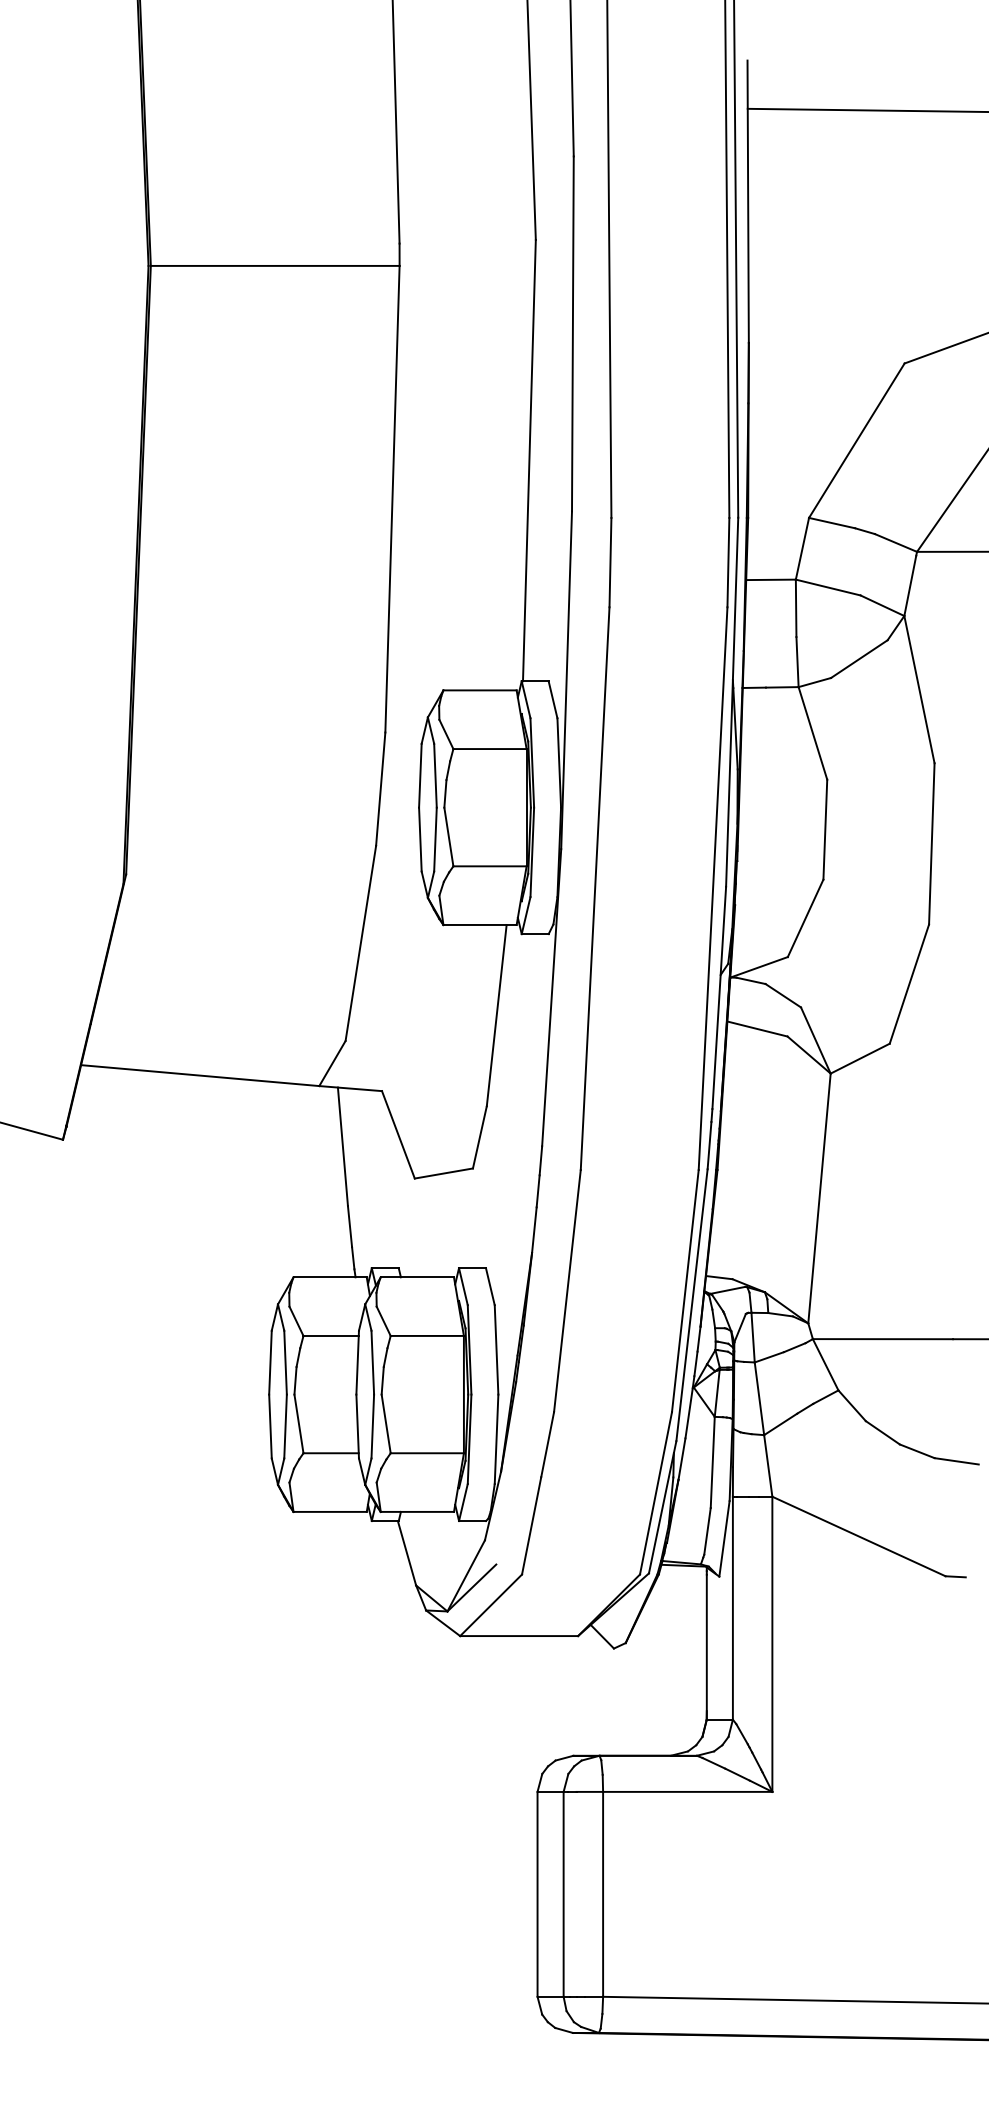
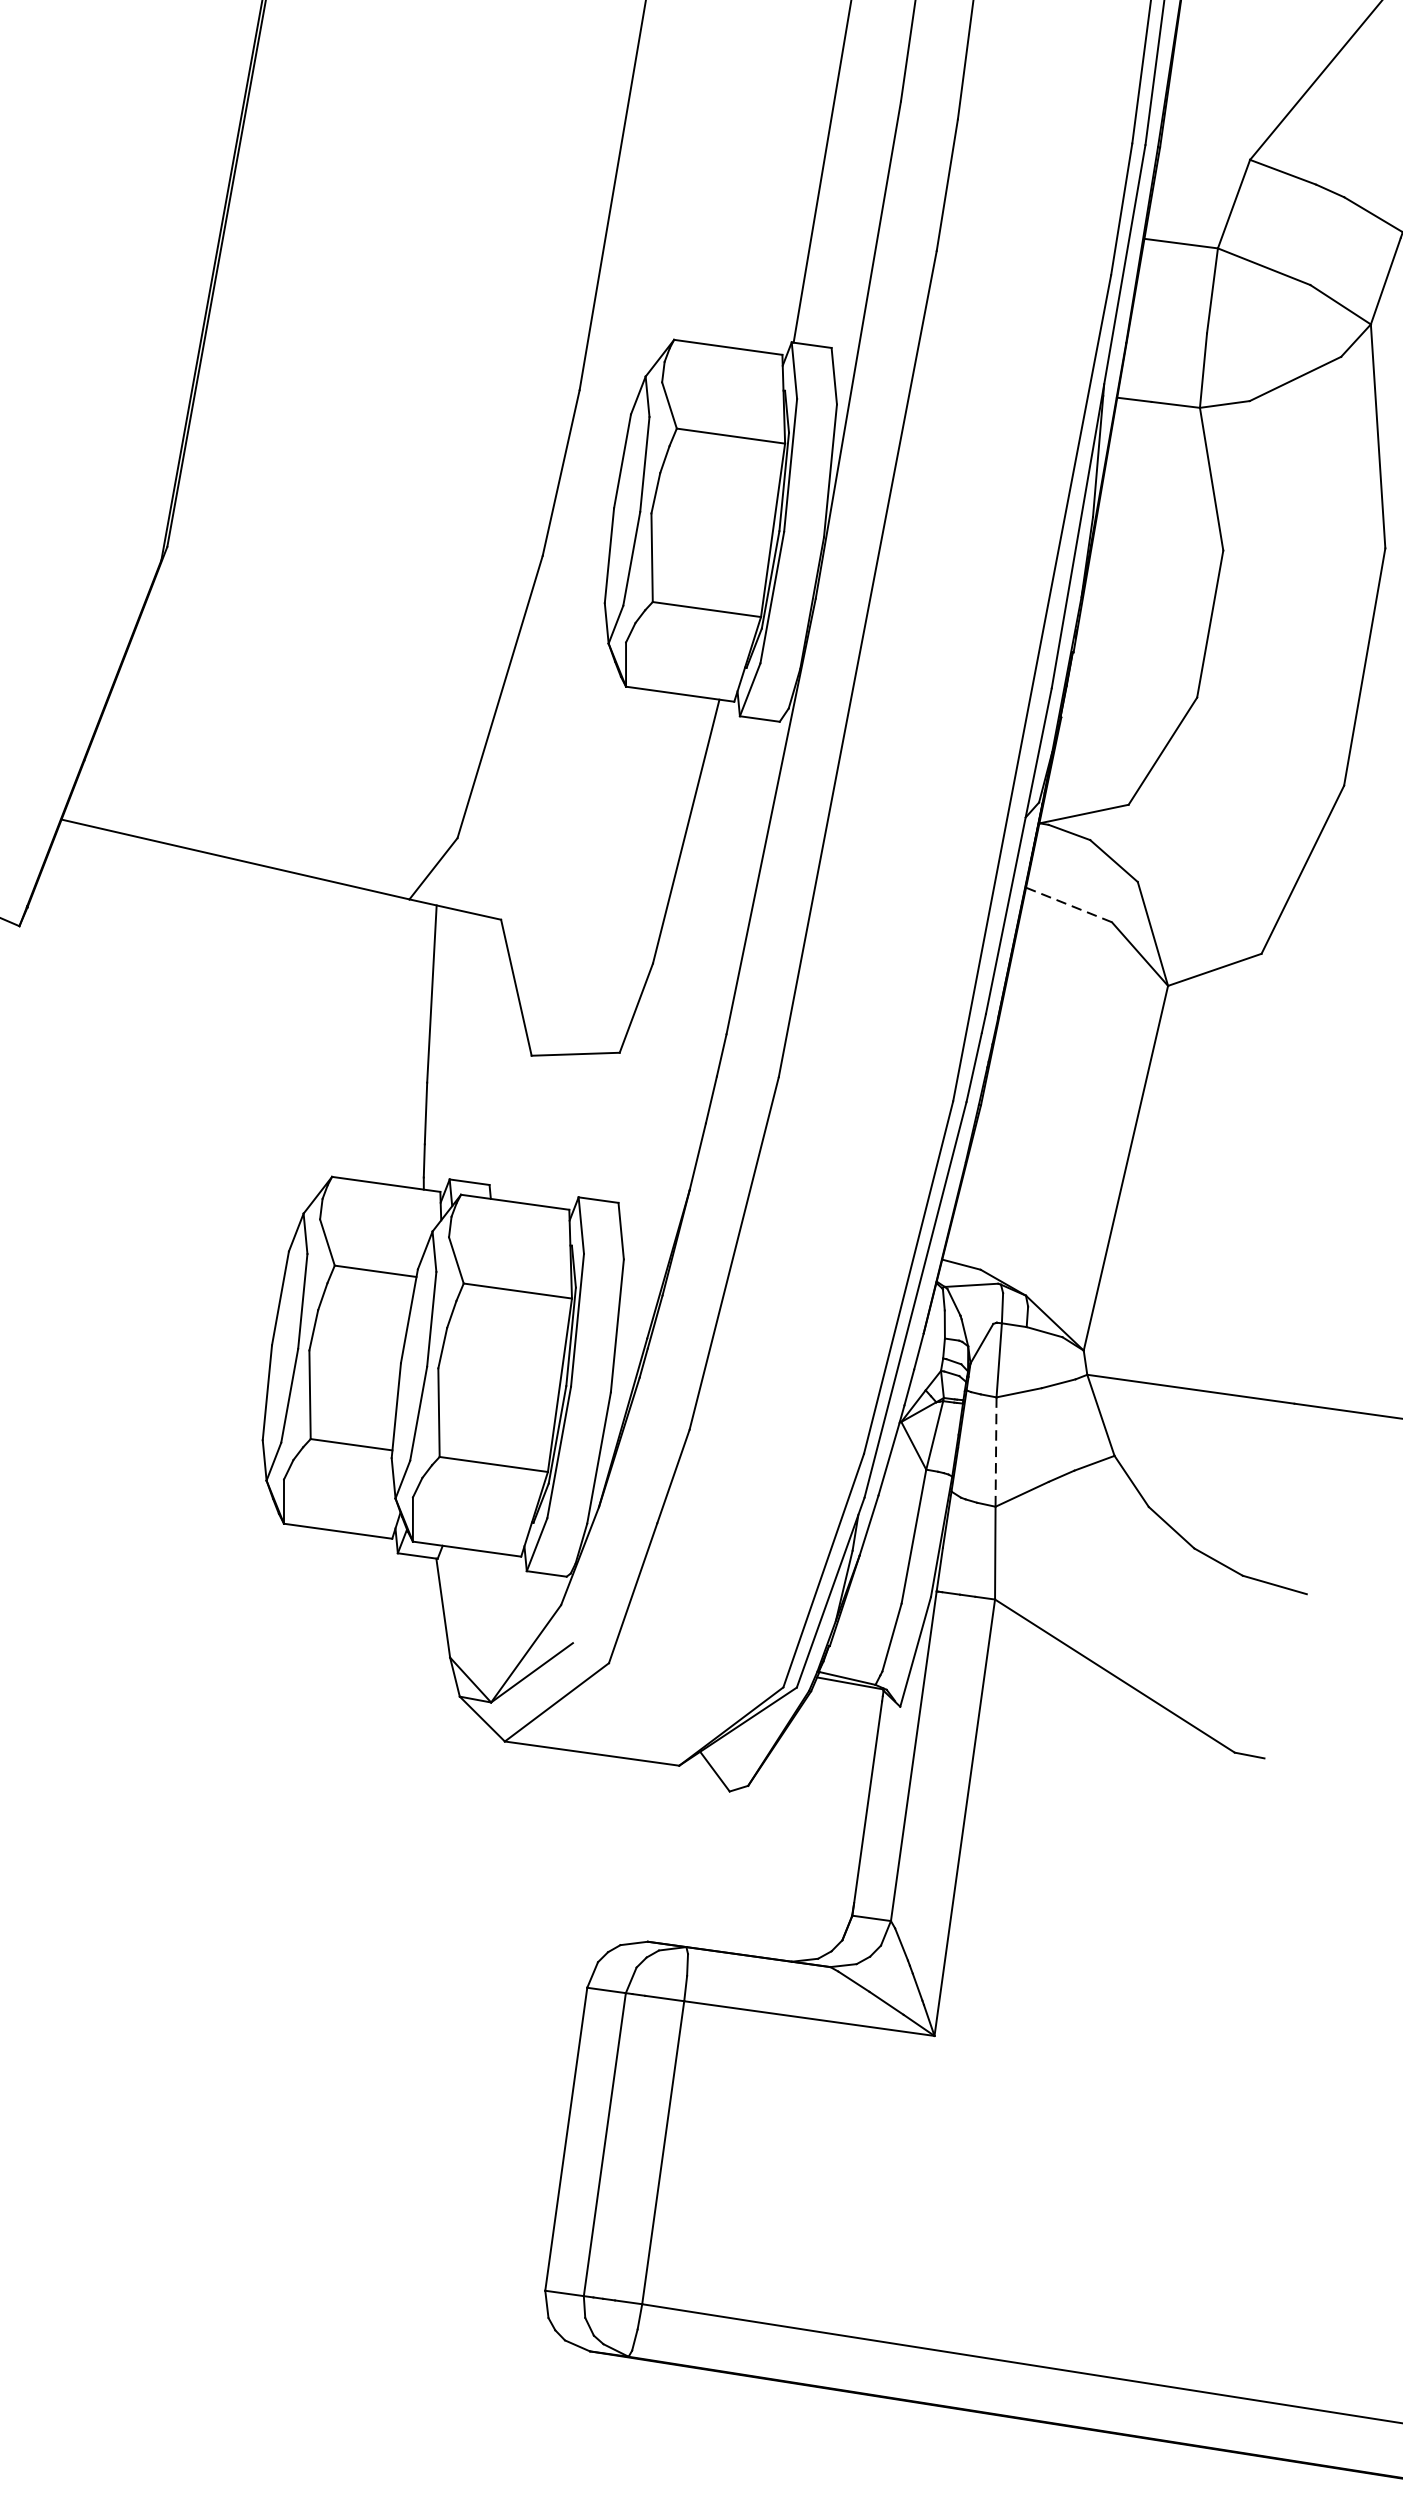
line: (757, 1029) -> (1068, 905), solid -> dashed
line: (759, 1398) -> (996, 1451), solid -> dashed

